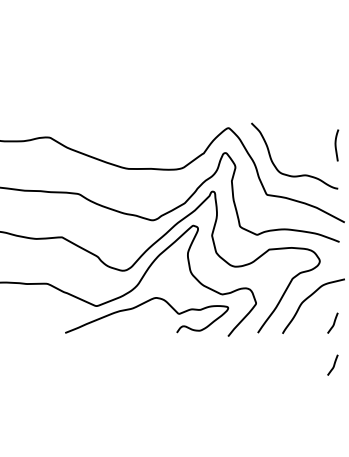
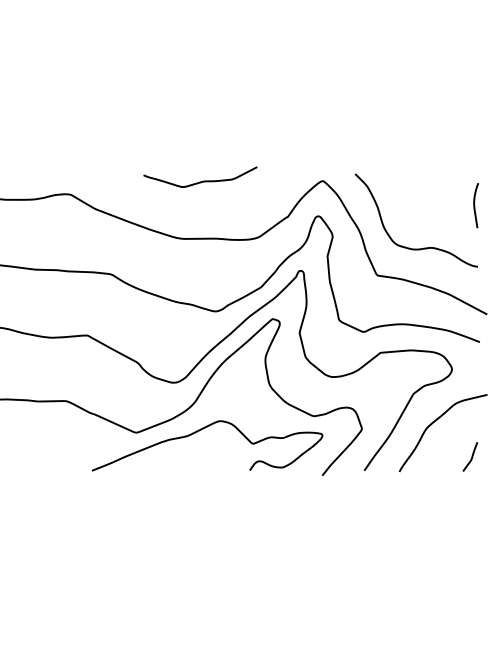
curve: (143, 127) -> (202, 180), added
curve: (333, 364) -> (471, 515), removed

